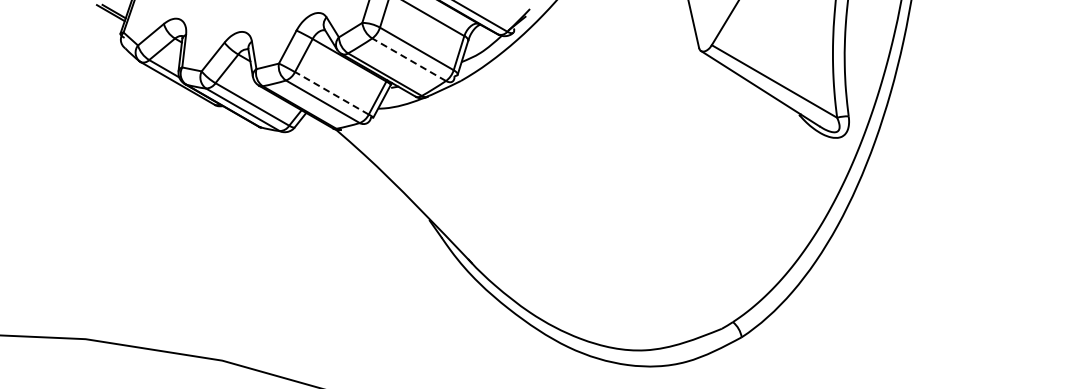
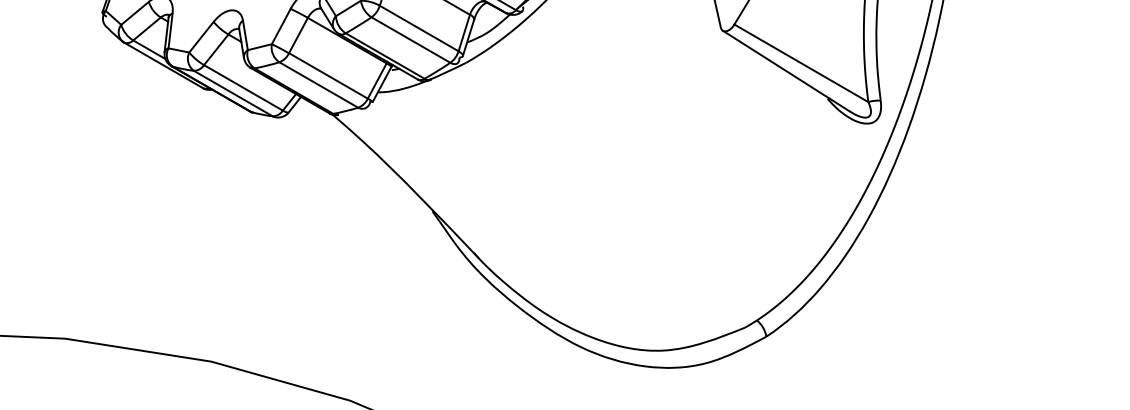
line: (409, 59) -> (411, 39), dashed -> solid
line: (331, 93) -> (328, 76), dashed -> solid

